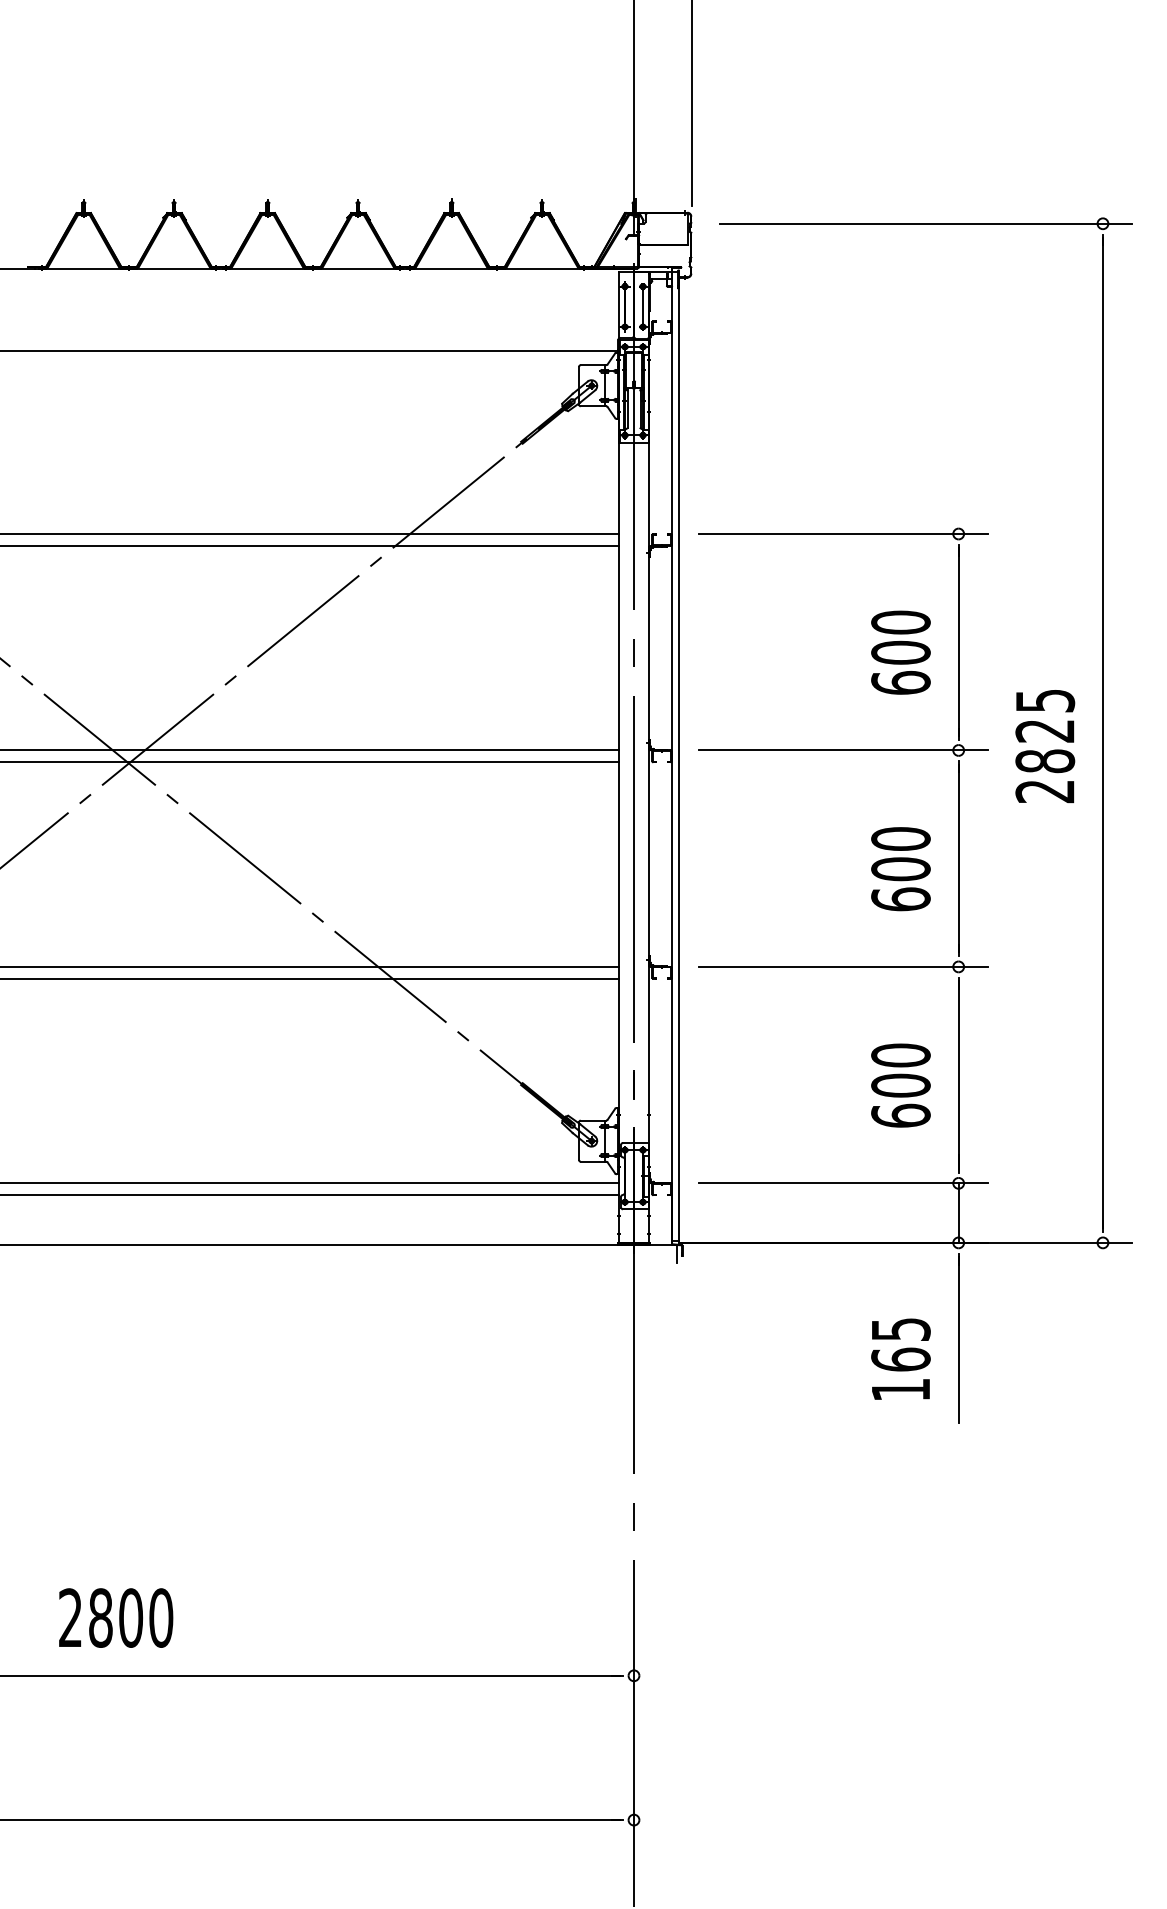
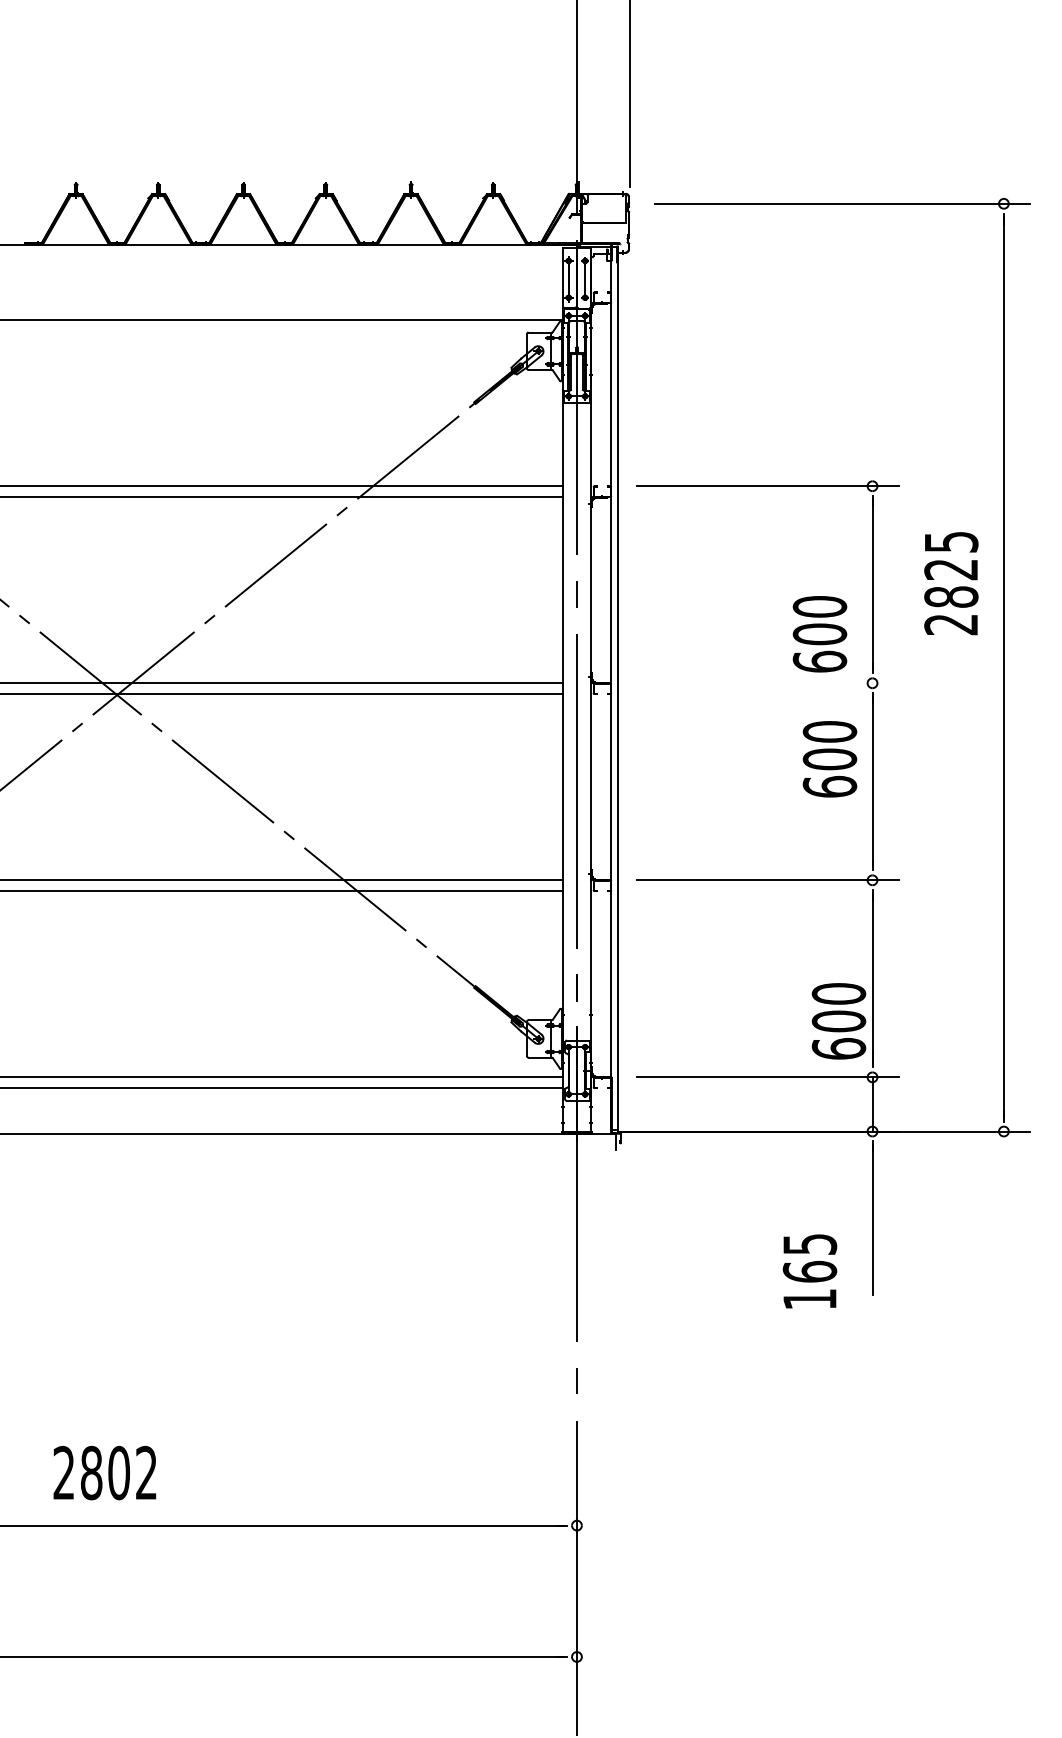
text: (900, 652) -> (819, 634), moved
text: (1045, 746) -> (951, 583), moved
line: (843, 750) -> (767, 683), removed
text: (900, 869) -> (829, 759), moved
text: (900, 1085) -> (838, 1021), moved
text: (900, 1359) -> (809, 1271), moved
text: (161, 1618) -> (146, 1473), 2800 -> 2802

